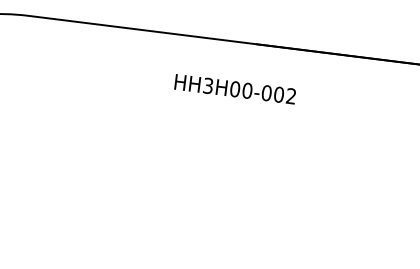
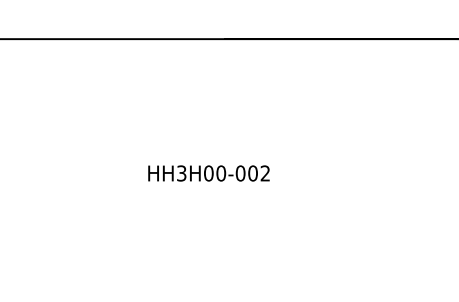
text: (234, 89) -> (208, 173), moved

